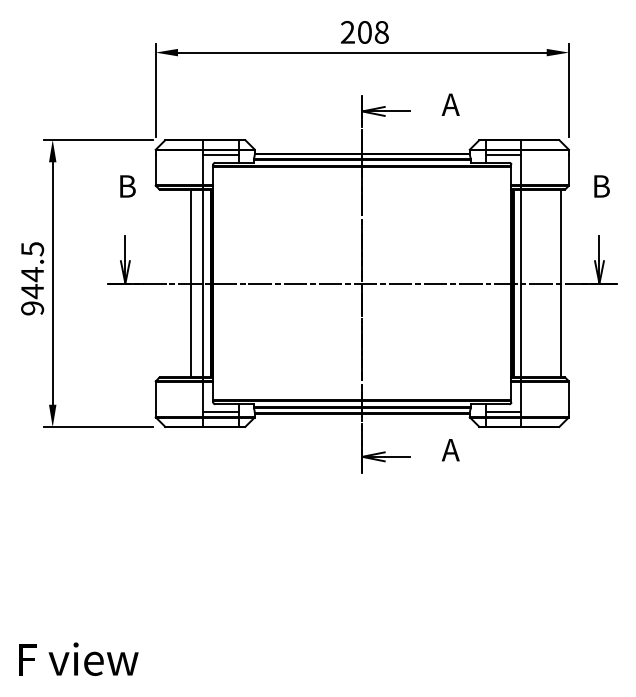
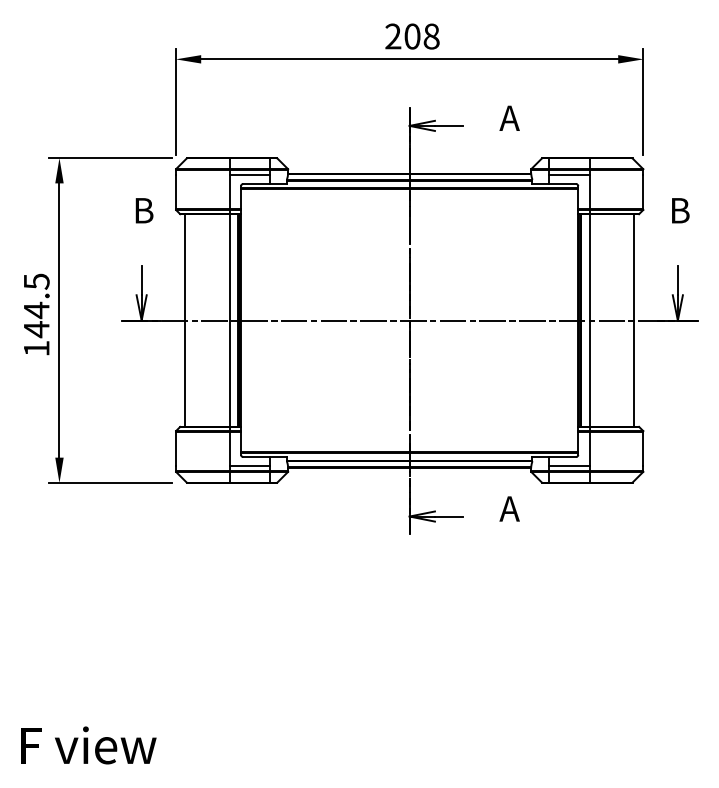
line: (190, 283) -> (184, 320), moved
text: (32, 308) -> (36, 348), 944.5 -> 144.5

